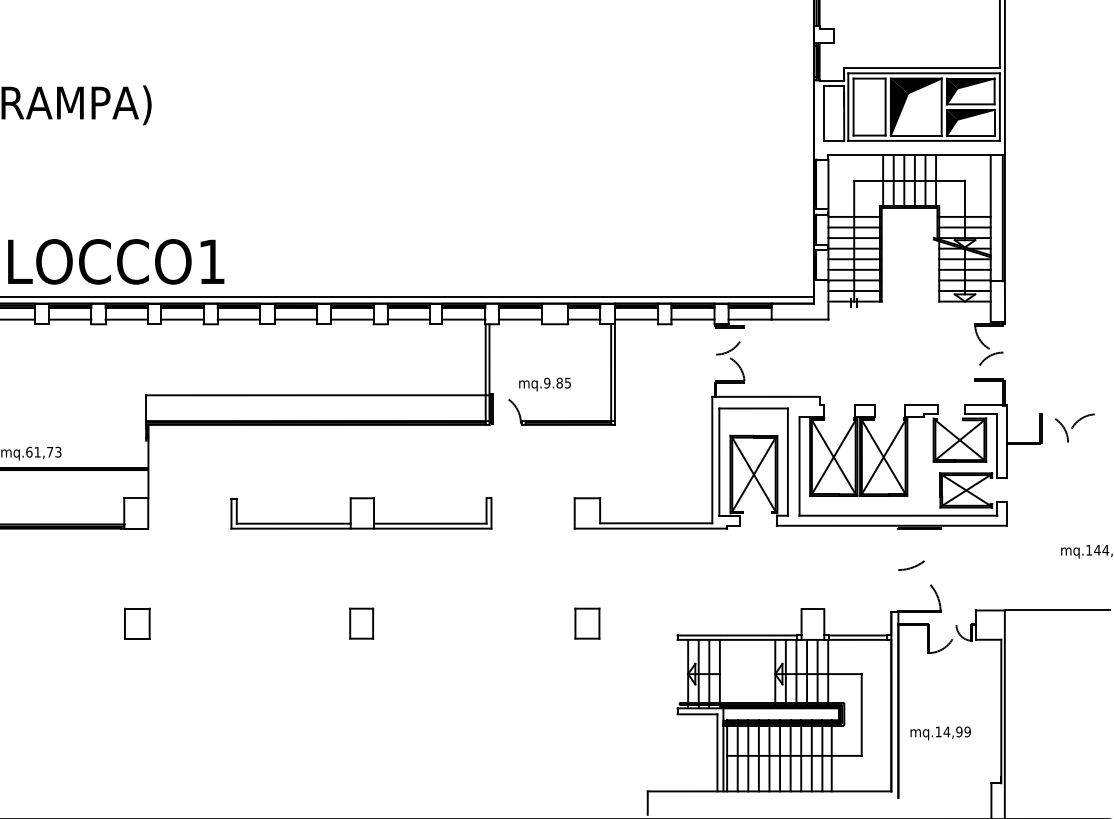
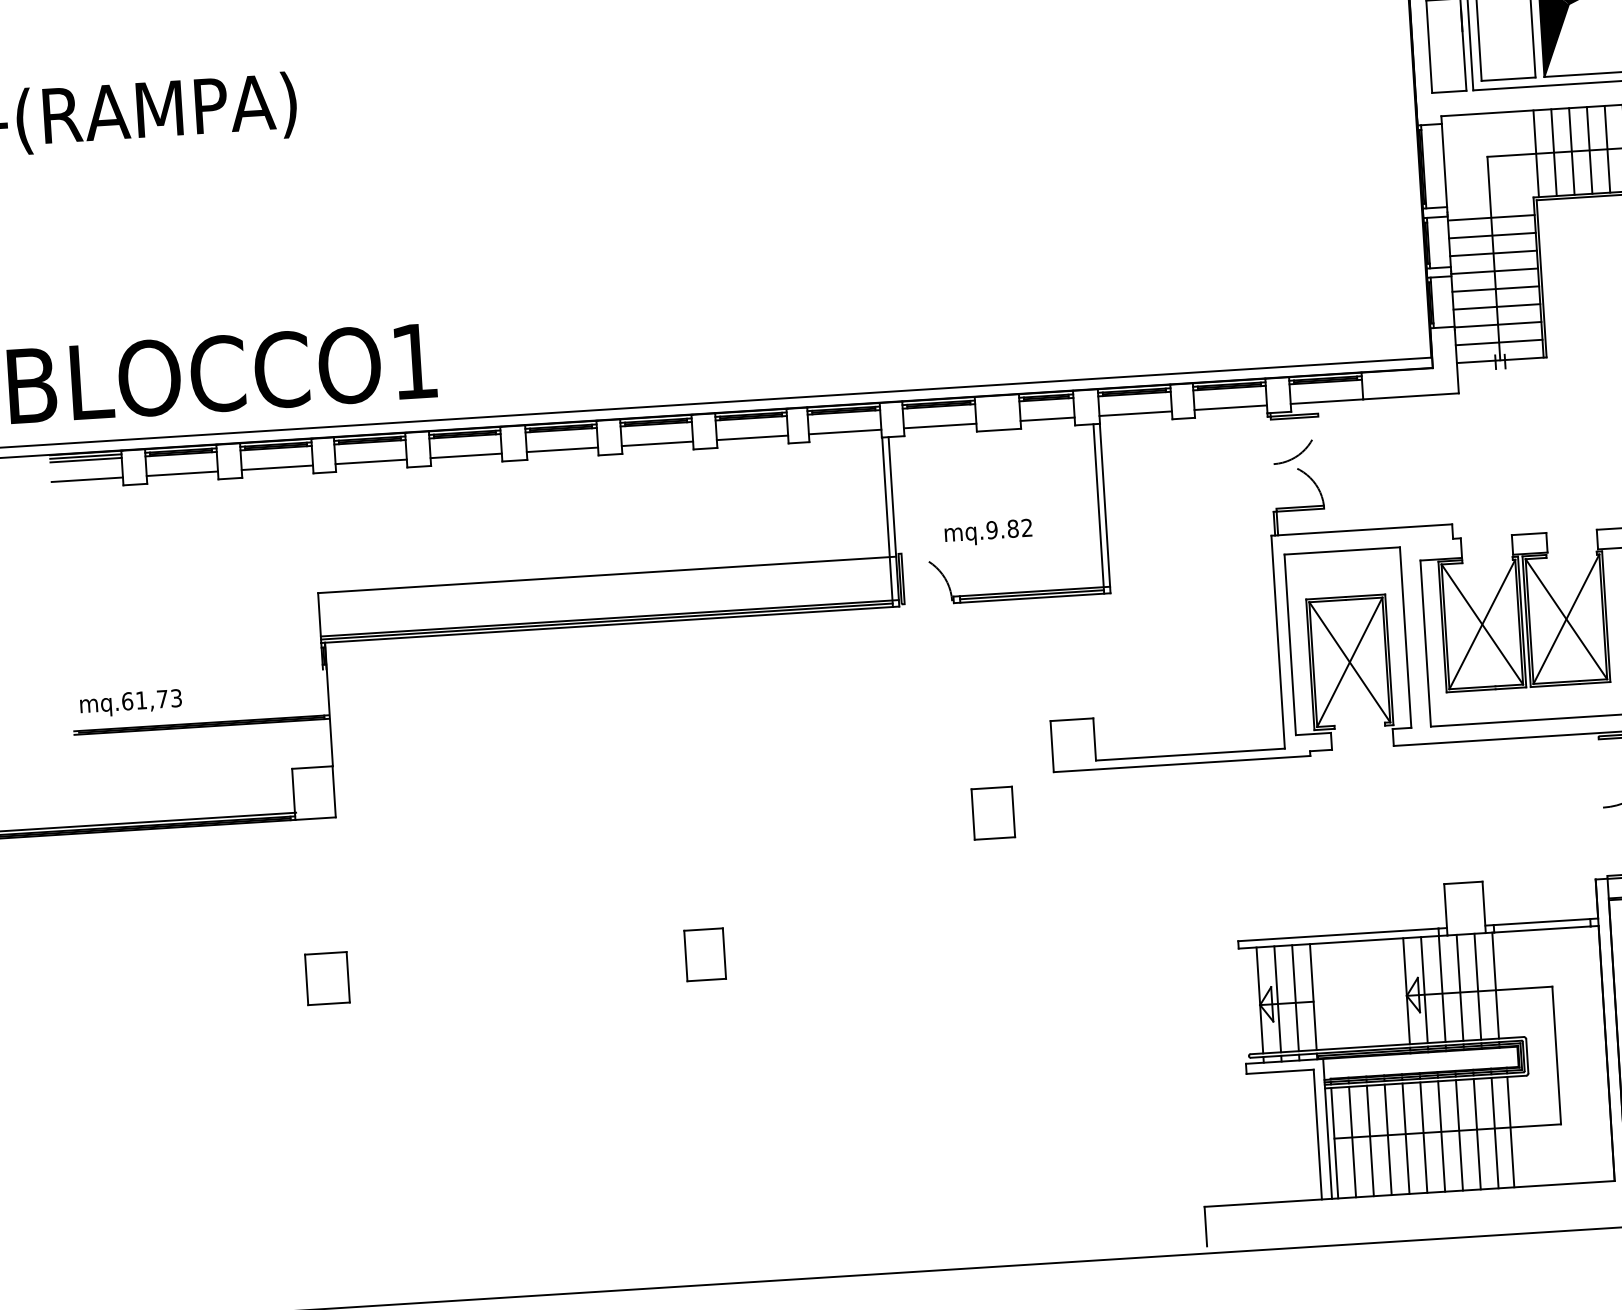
text: (567, 382) -> (1026, 526), mq.9.85 -> mq.9.82
part: (361, 513) -> (693, 769), removed
part: (587, 623) -> (993, 812), moved

